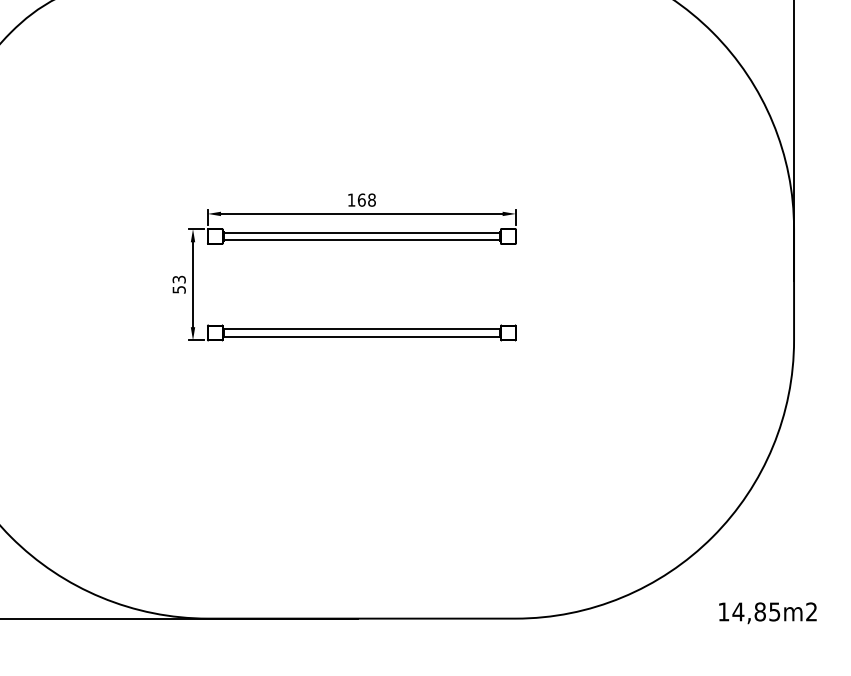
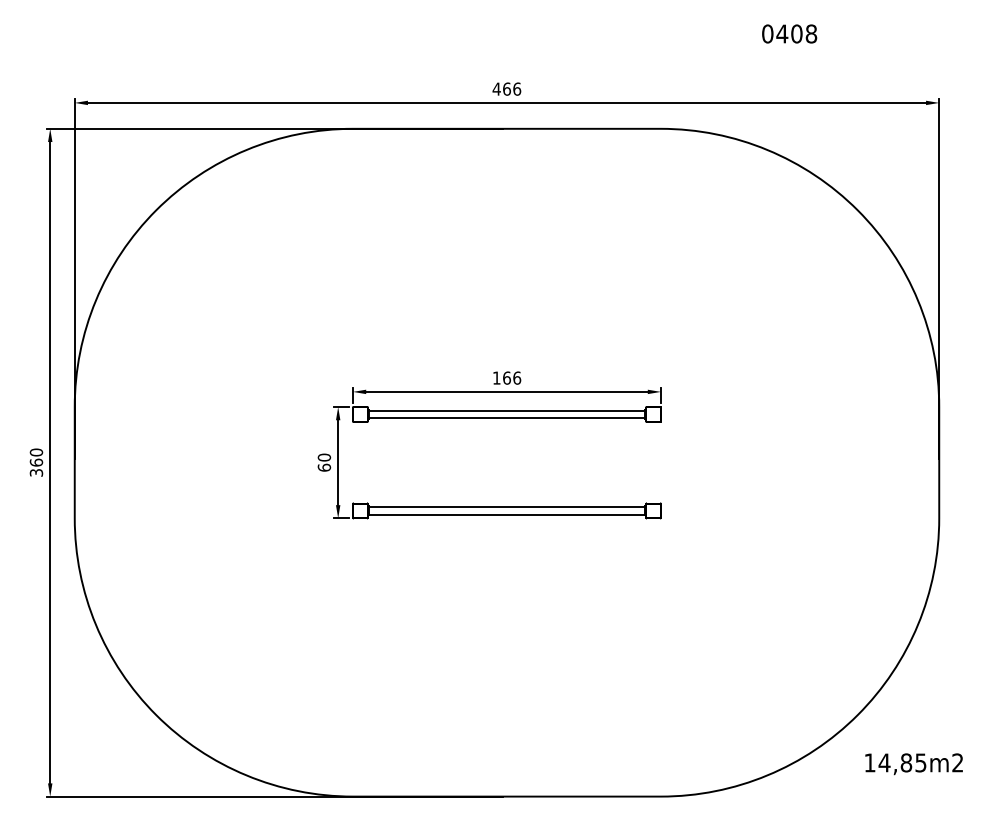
text: (372, 199) -> (517, 377), 168 -> 166
text: (179, 284) -> (324, 462), 53 -> 60
text: (767, 613) -> (913, 764), moved

